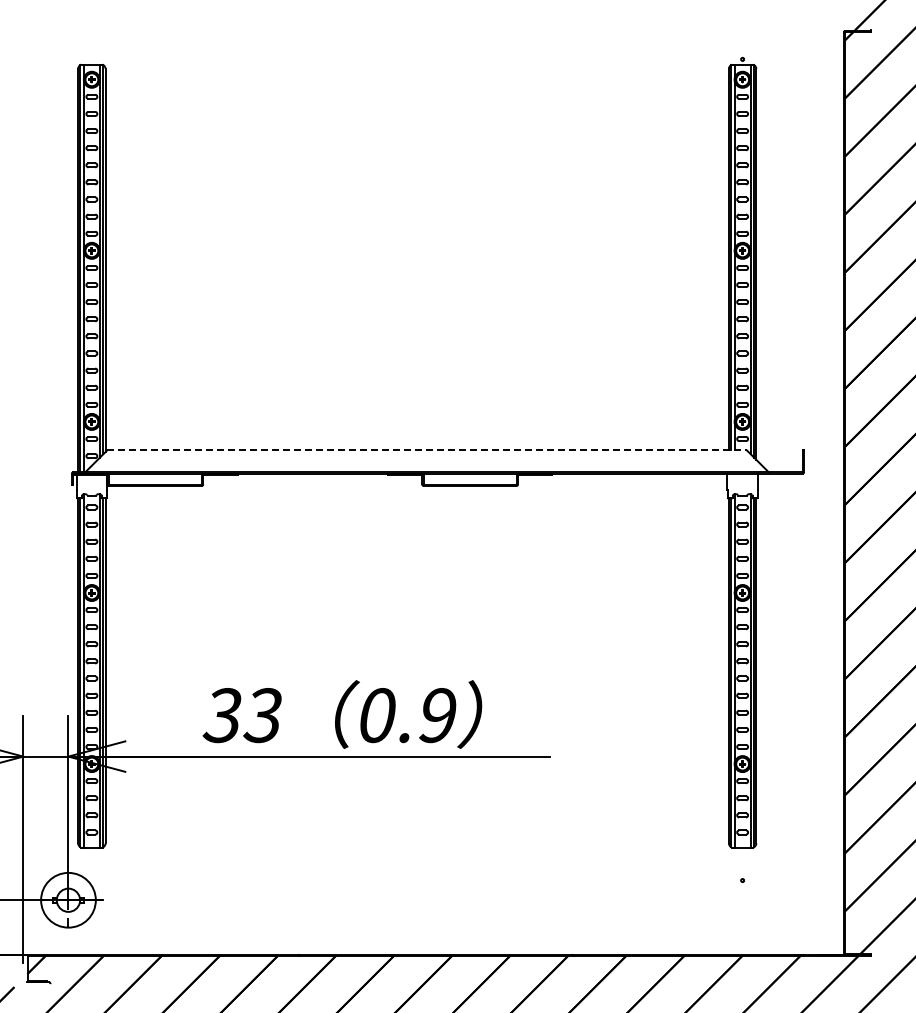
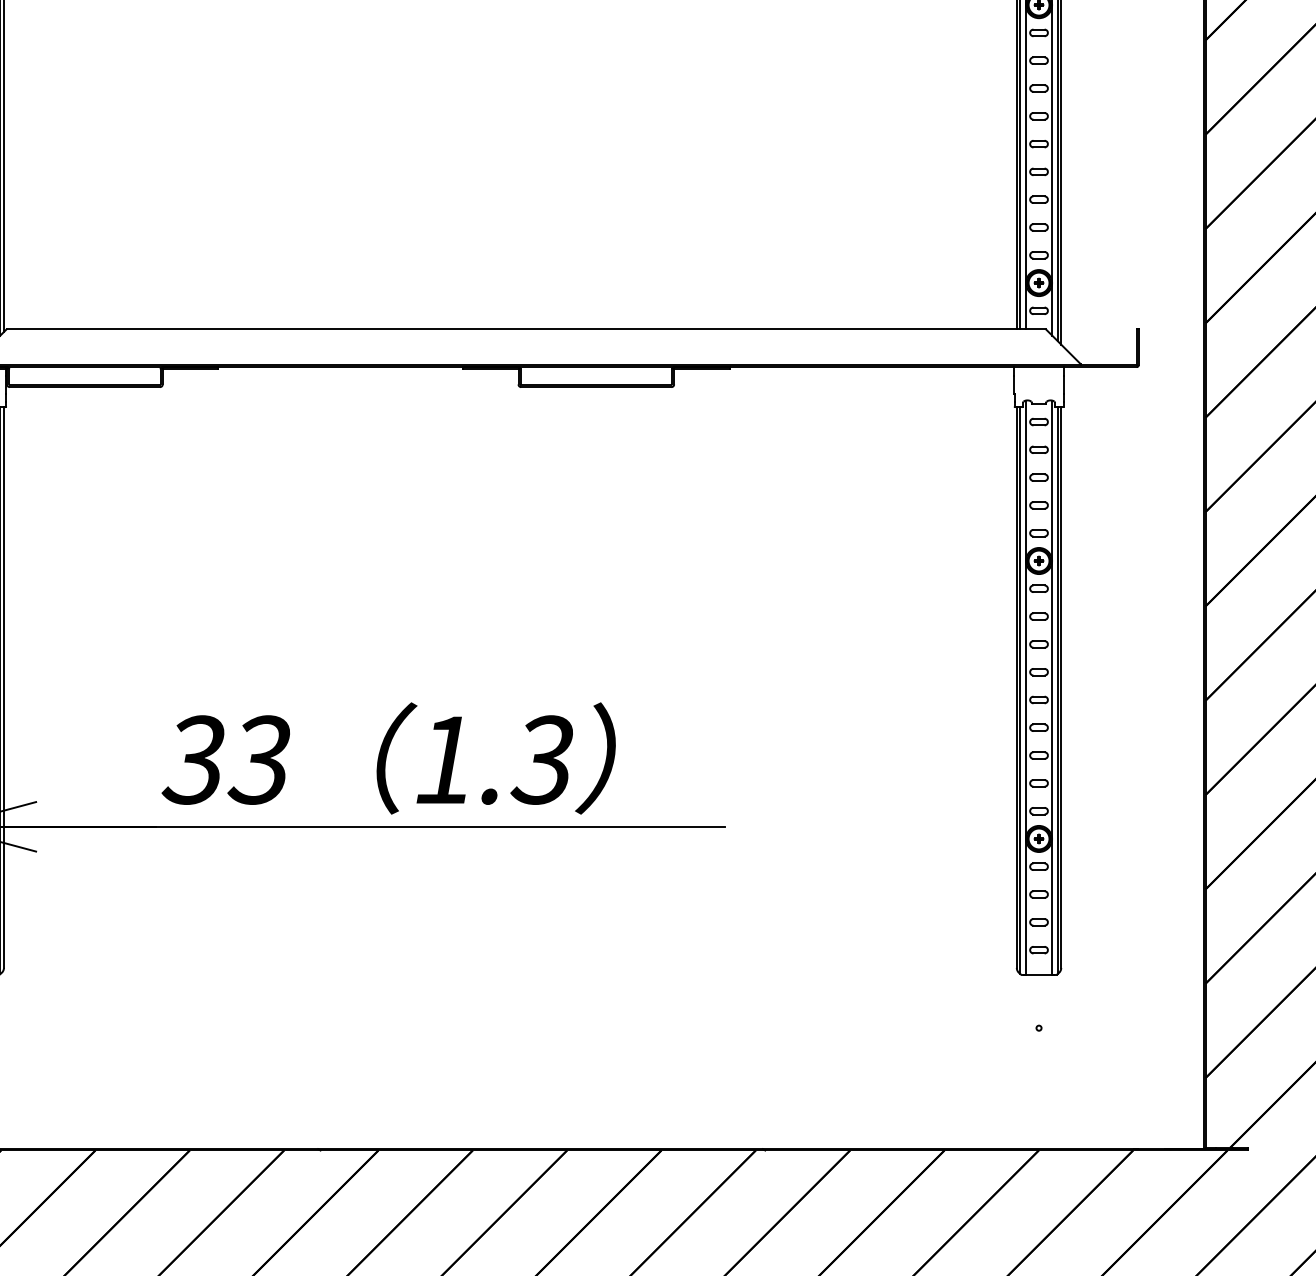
line: (427, 450) -> (527, 329), dashed -> solid
text: (407, 715) -> (494, 760), 0.9 -> 1.3

